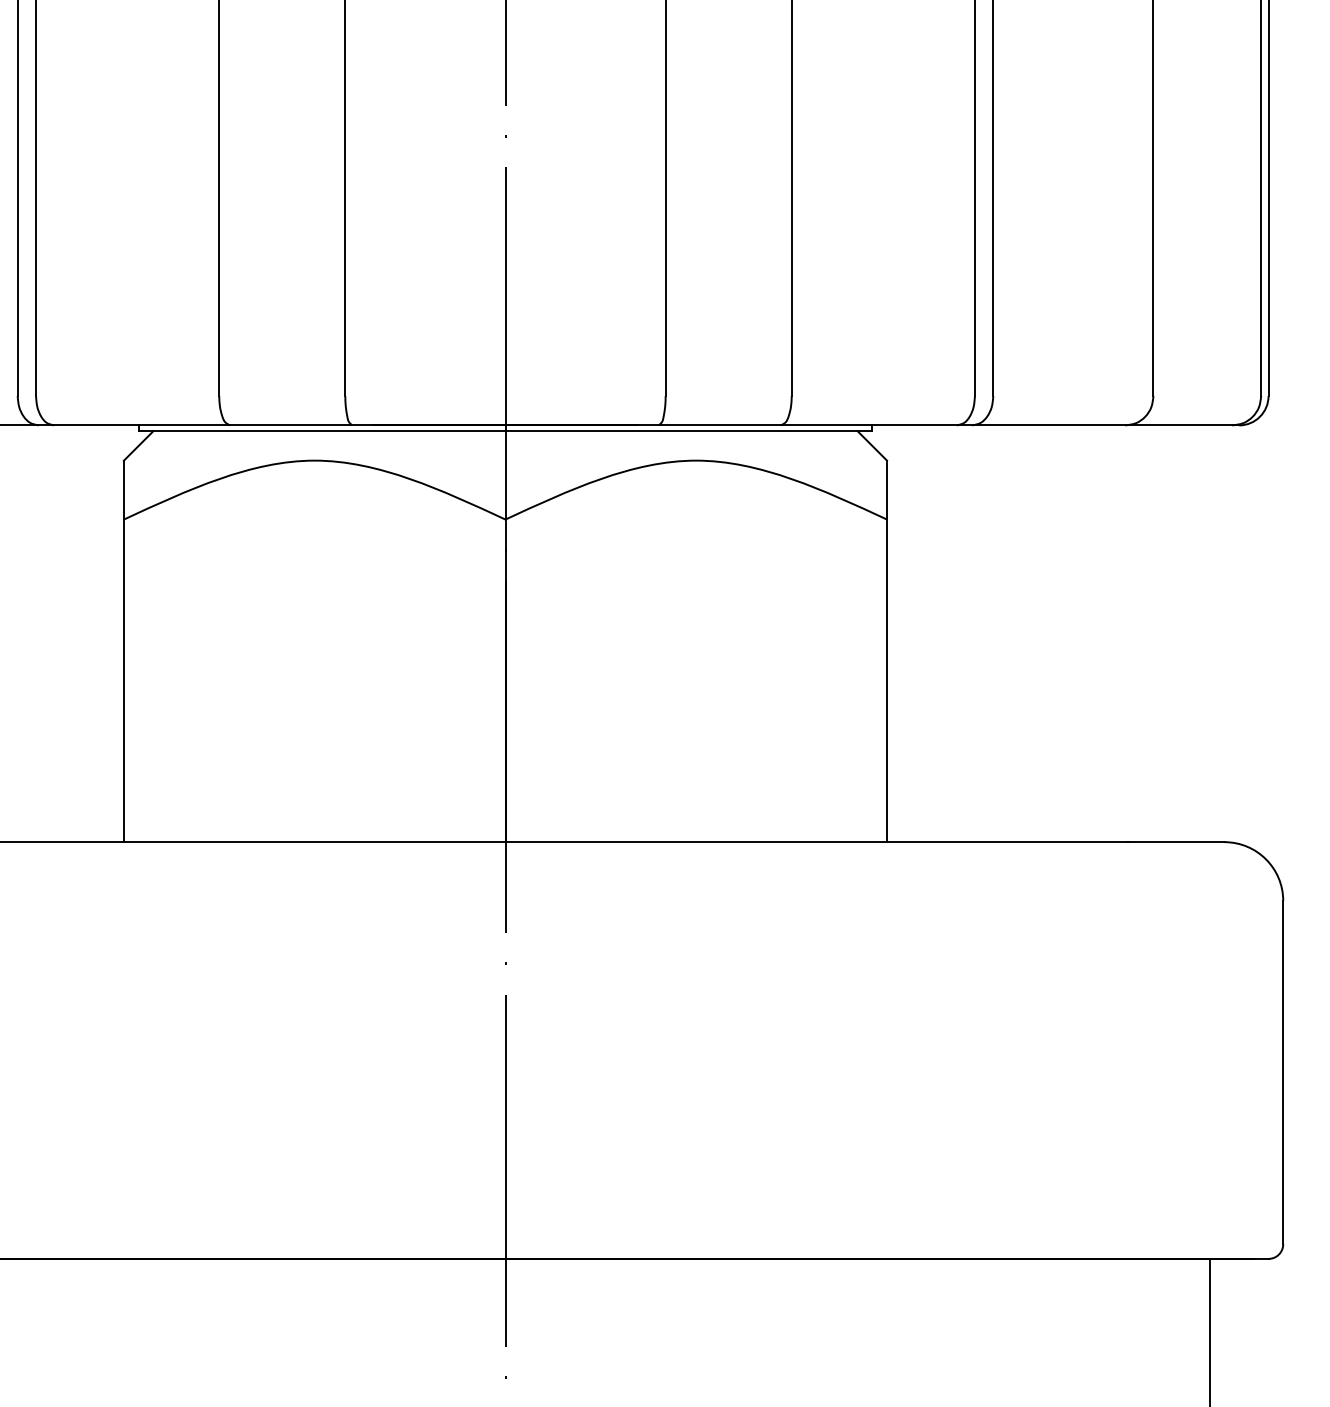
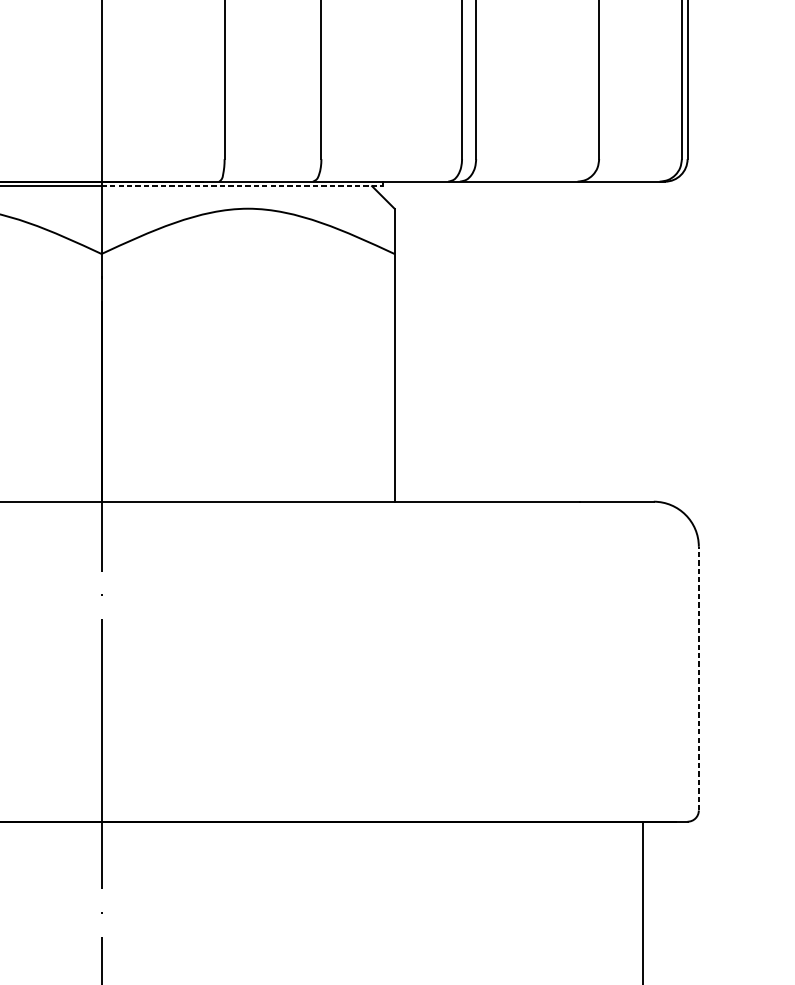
line: (689, 431) -> (242, 186), solid -> dashed
line: (1283, 1072) -> (699, 678), solid -> dashed

